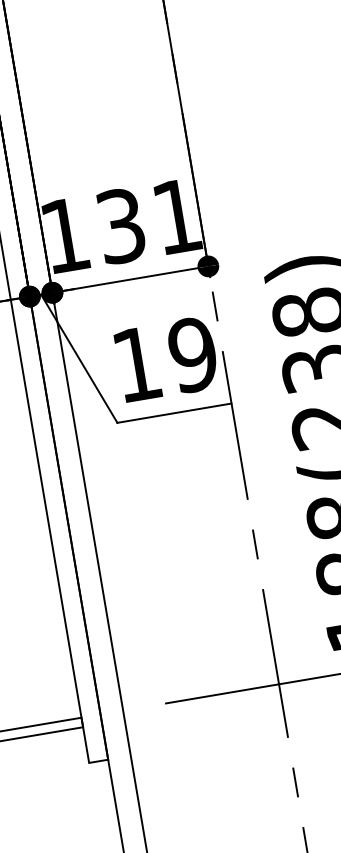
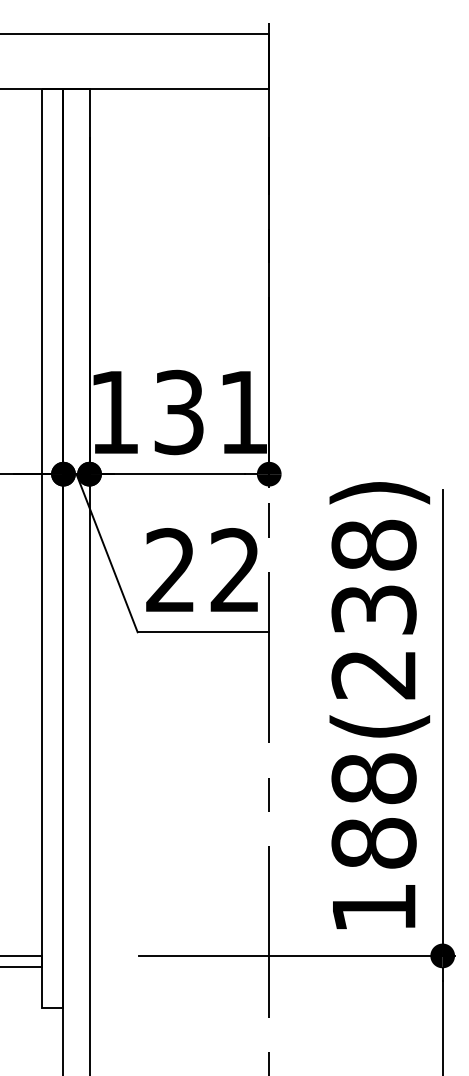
text: (165, 359) -> (203, 570), 19 -> 22

